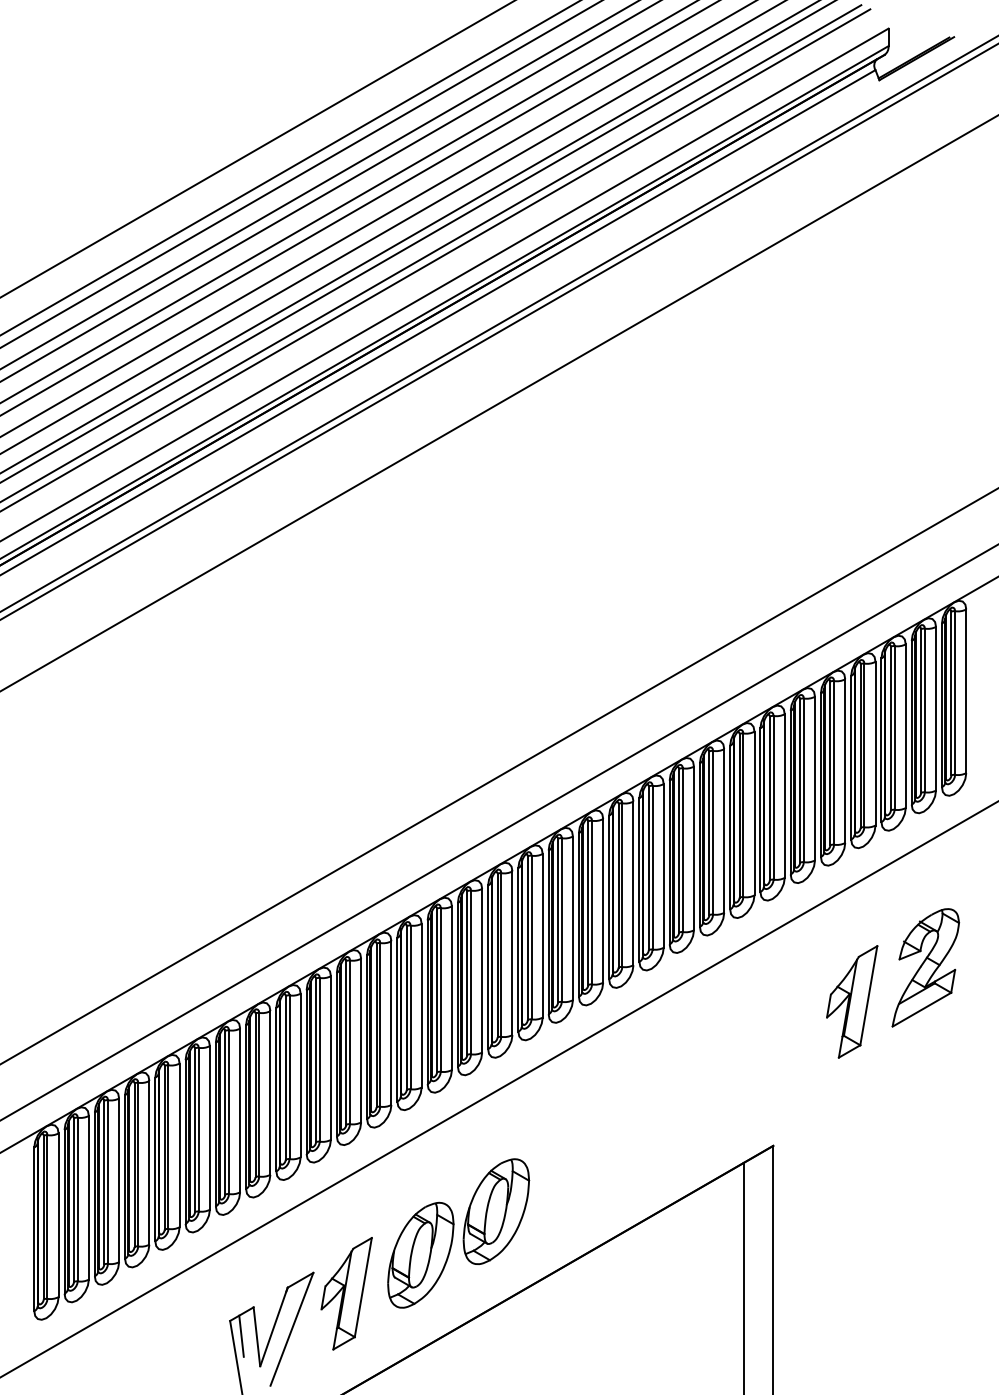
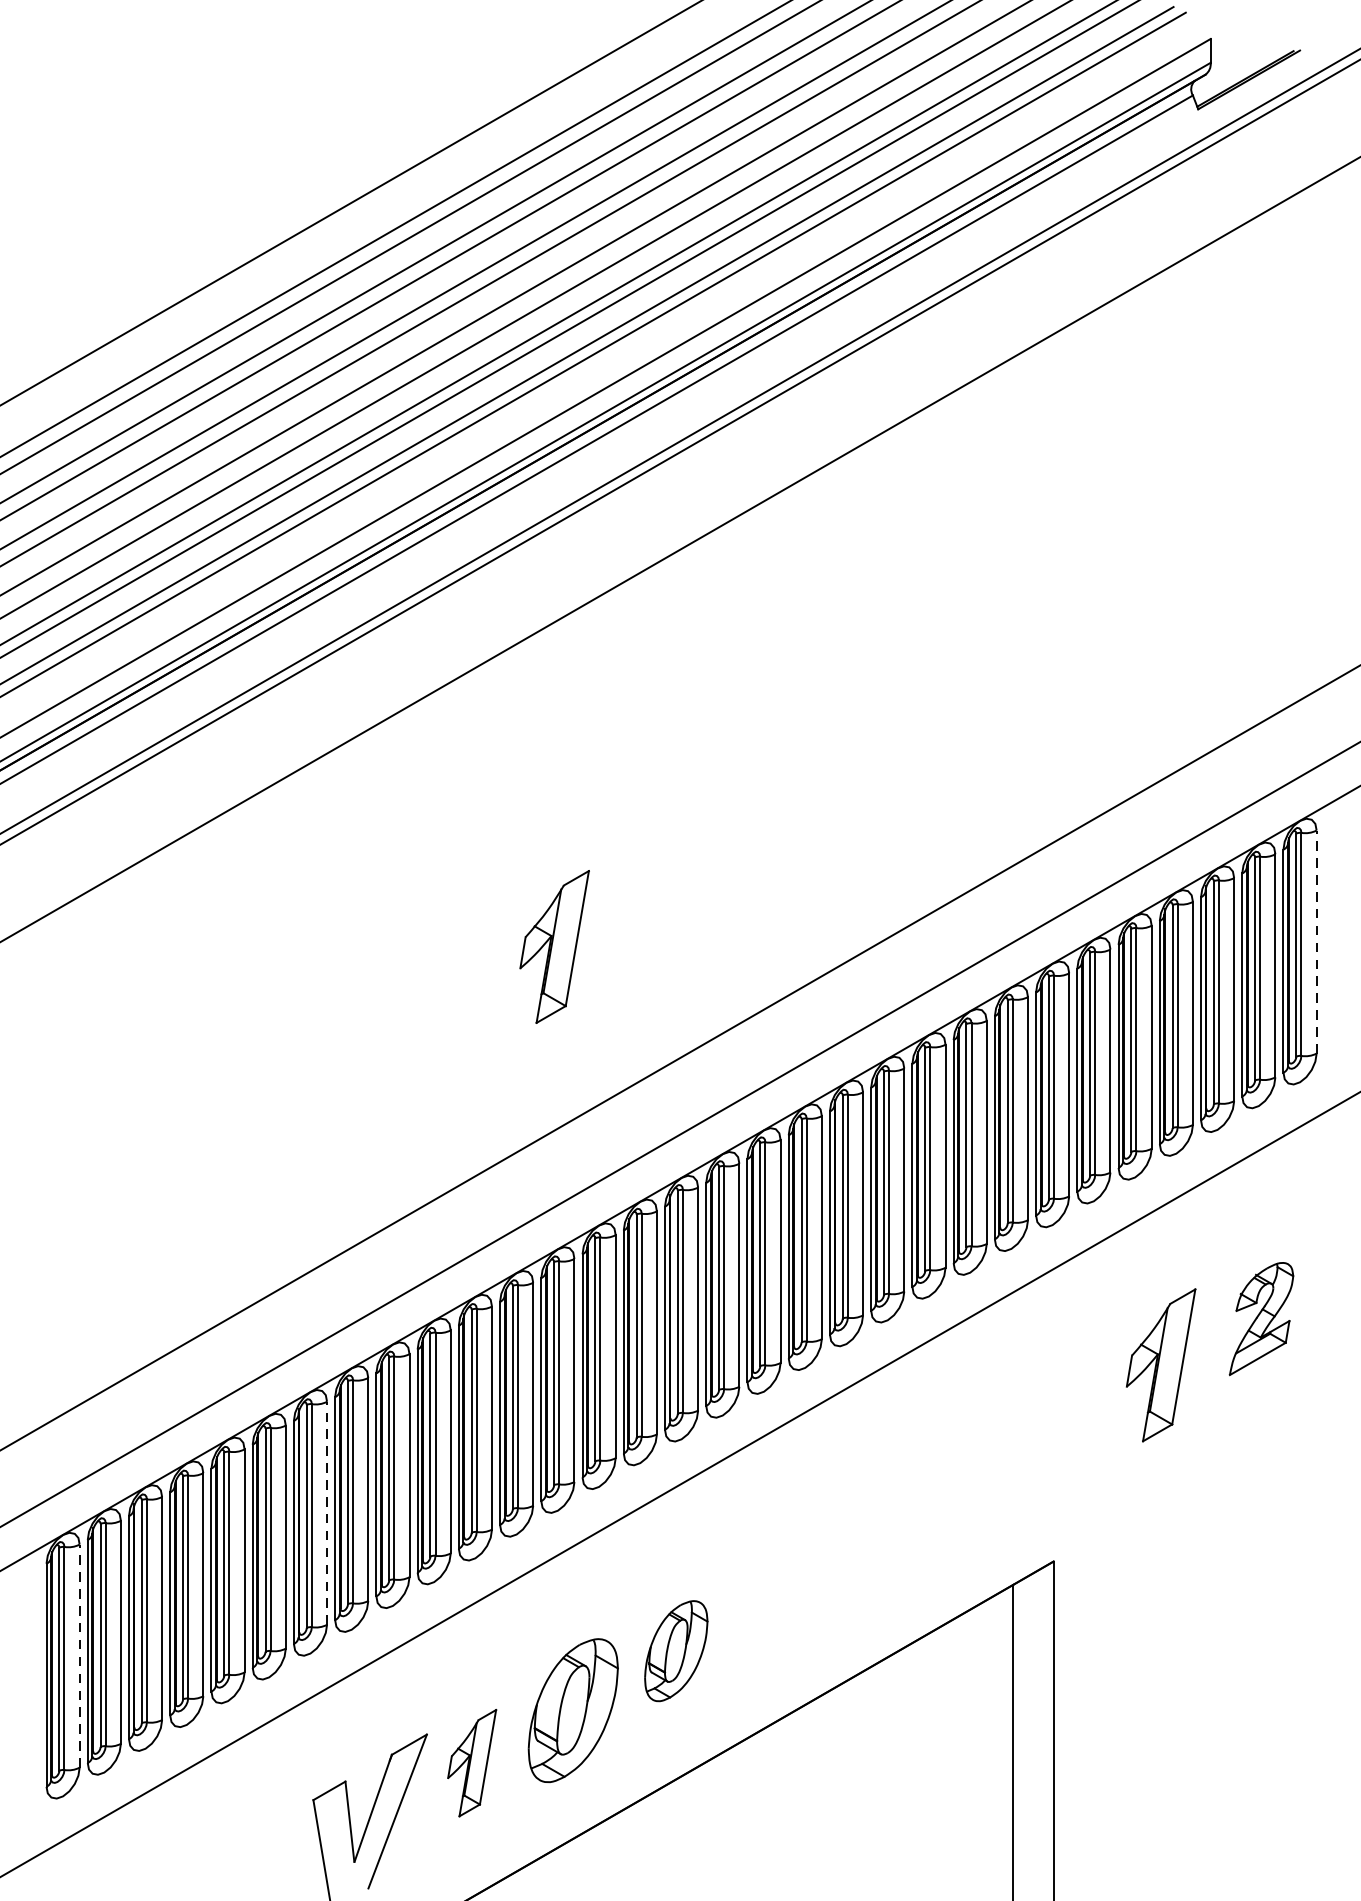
line: (966, 691) -> (1316, 942), solid -> dashed
part: (407, 694) -> (555, 946), added
part: (925, 967) -> (1261, 1318), size x0.7
line: (240, 1110) -> (327, 1513), solid -> dashed
part: (496, 1211) -> (676, 1650), size x0.7
line: (58, 1215) -> (79, 1656), solid -> dashed
part: (346, 1293) -> (471, 1762), size x0.7
line: (241, 1335) -> (328, 1819), removed

